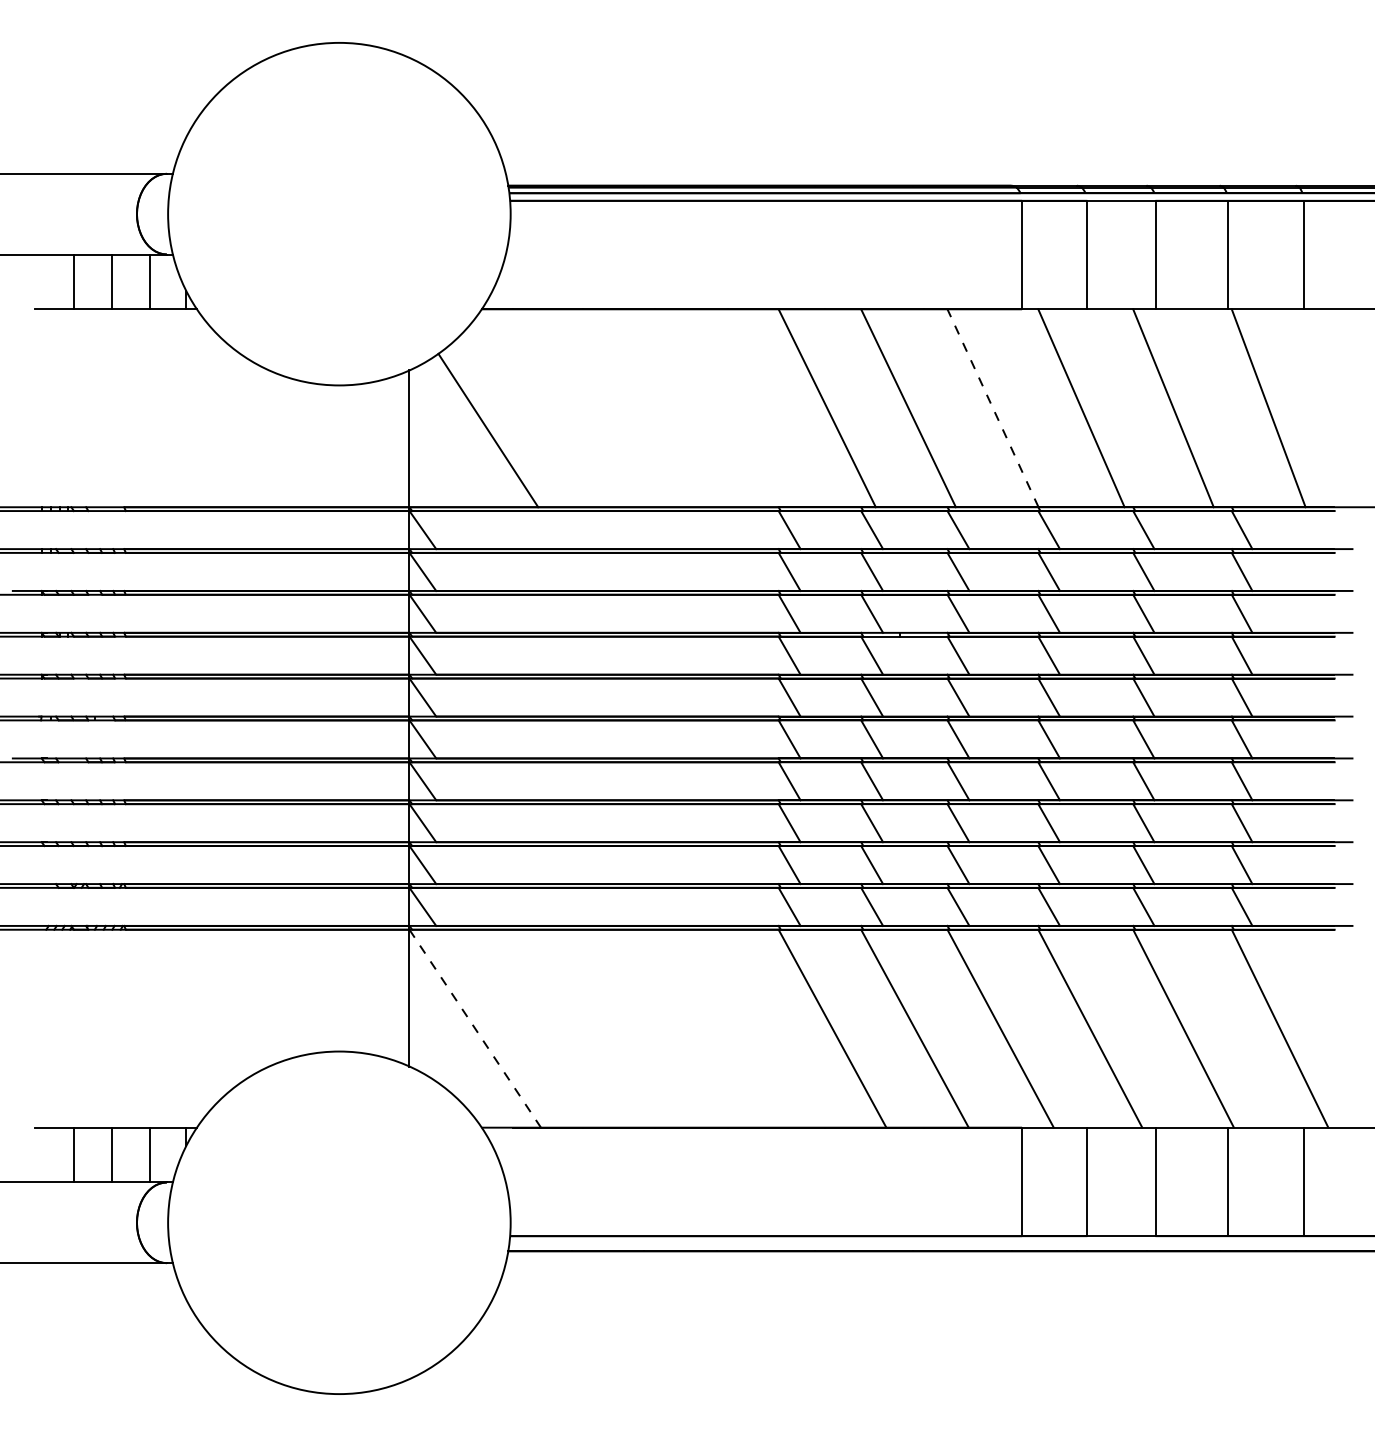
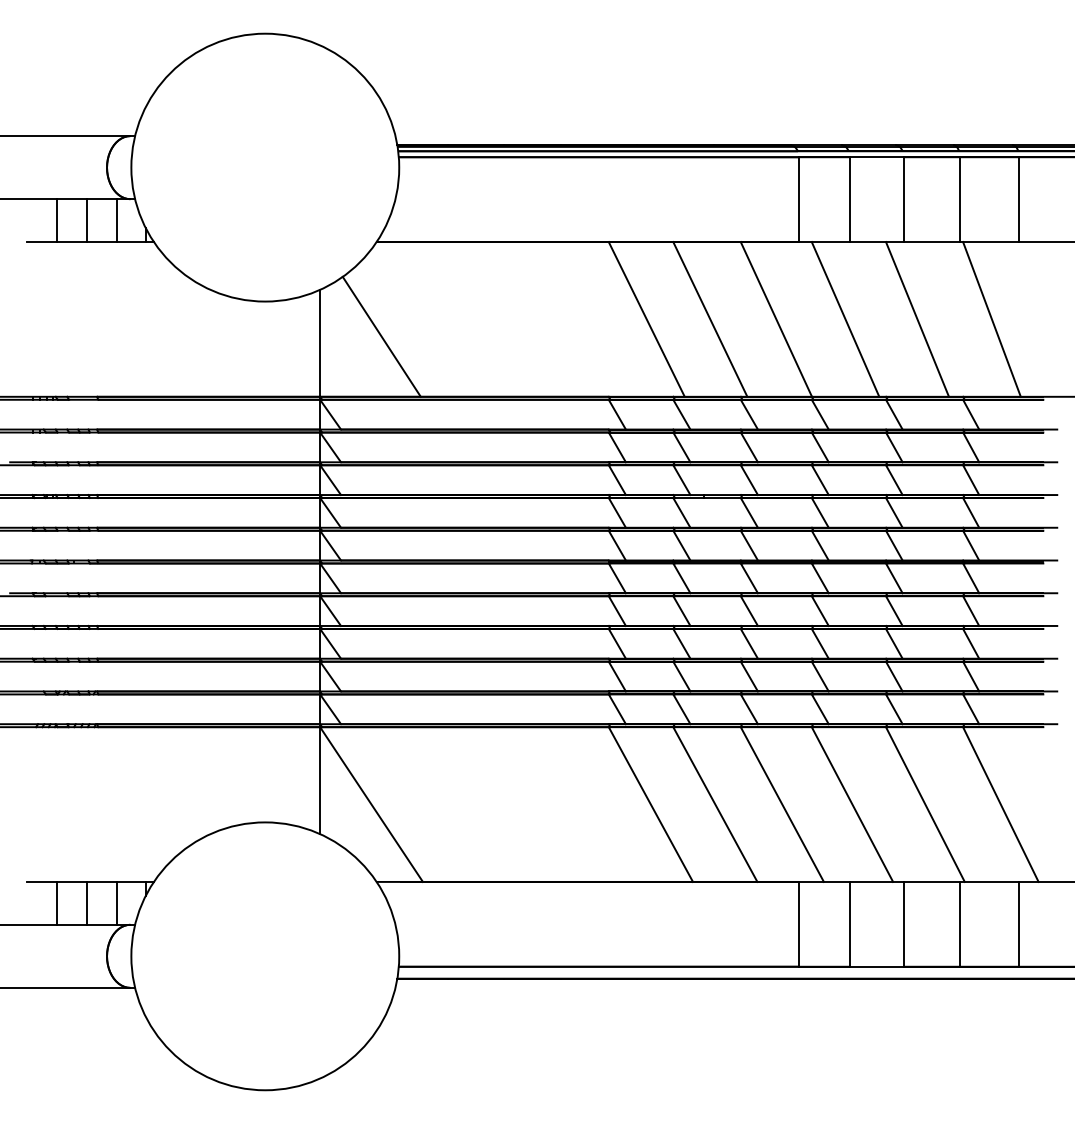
line: (993, 407) -> (776, 318), dashed -> solid
line: (475, 1028) -> (371, 804), dashed -> solid

